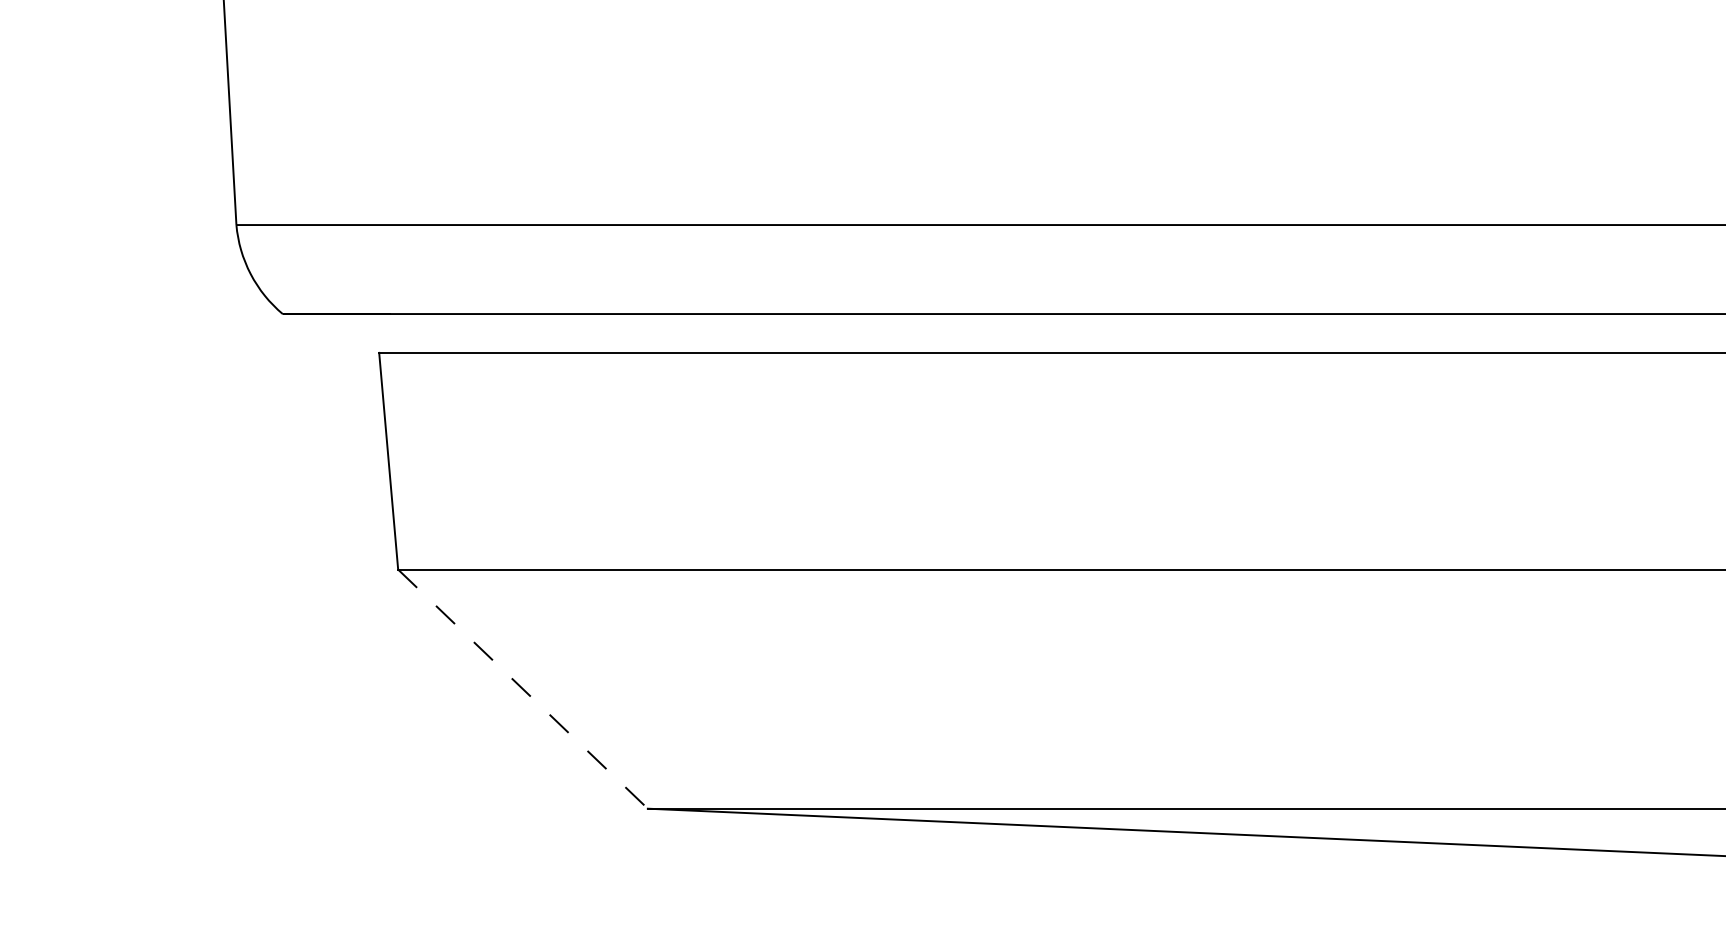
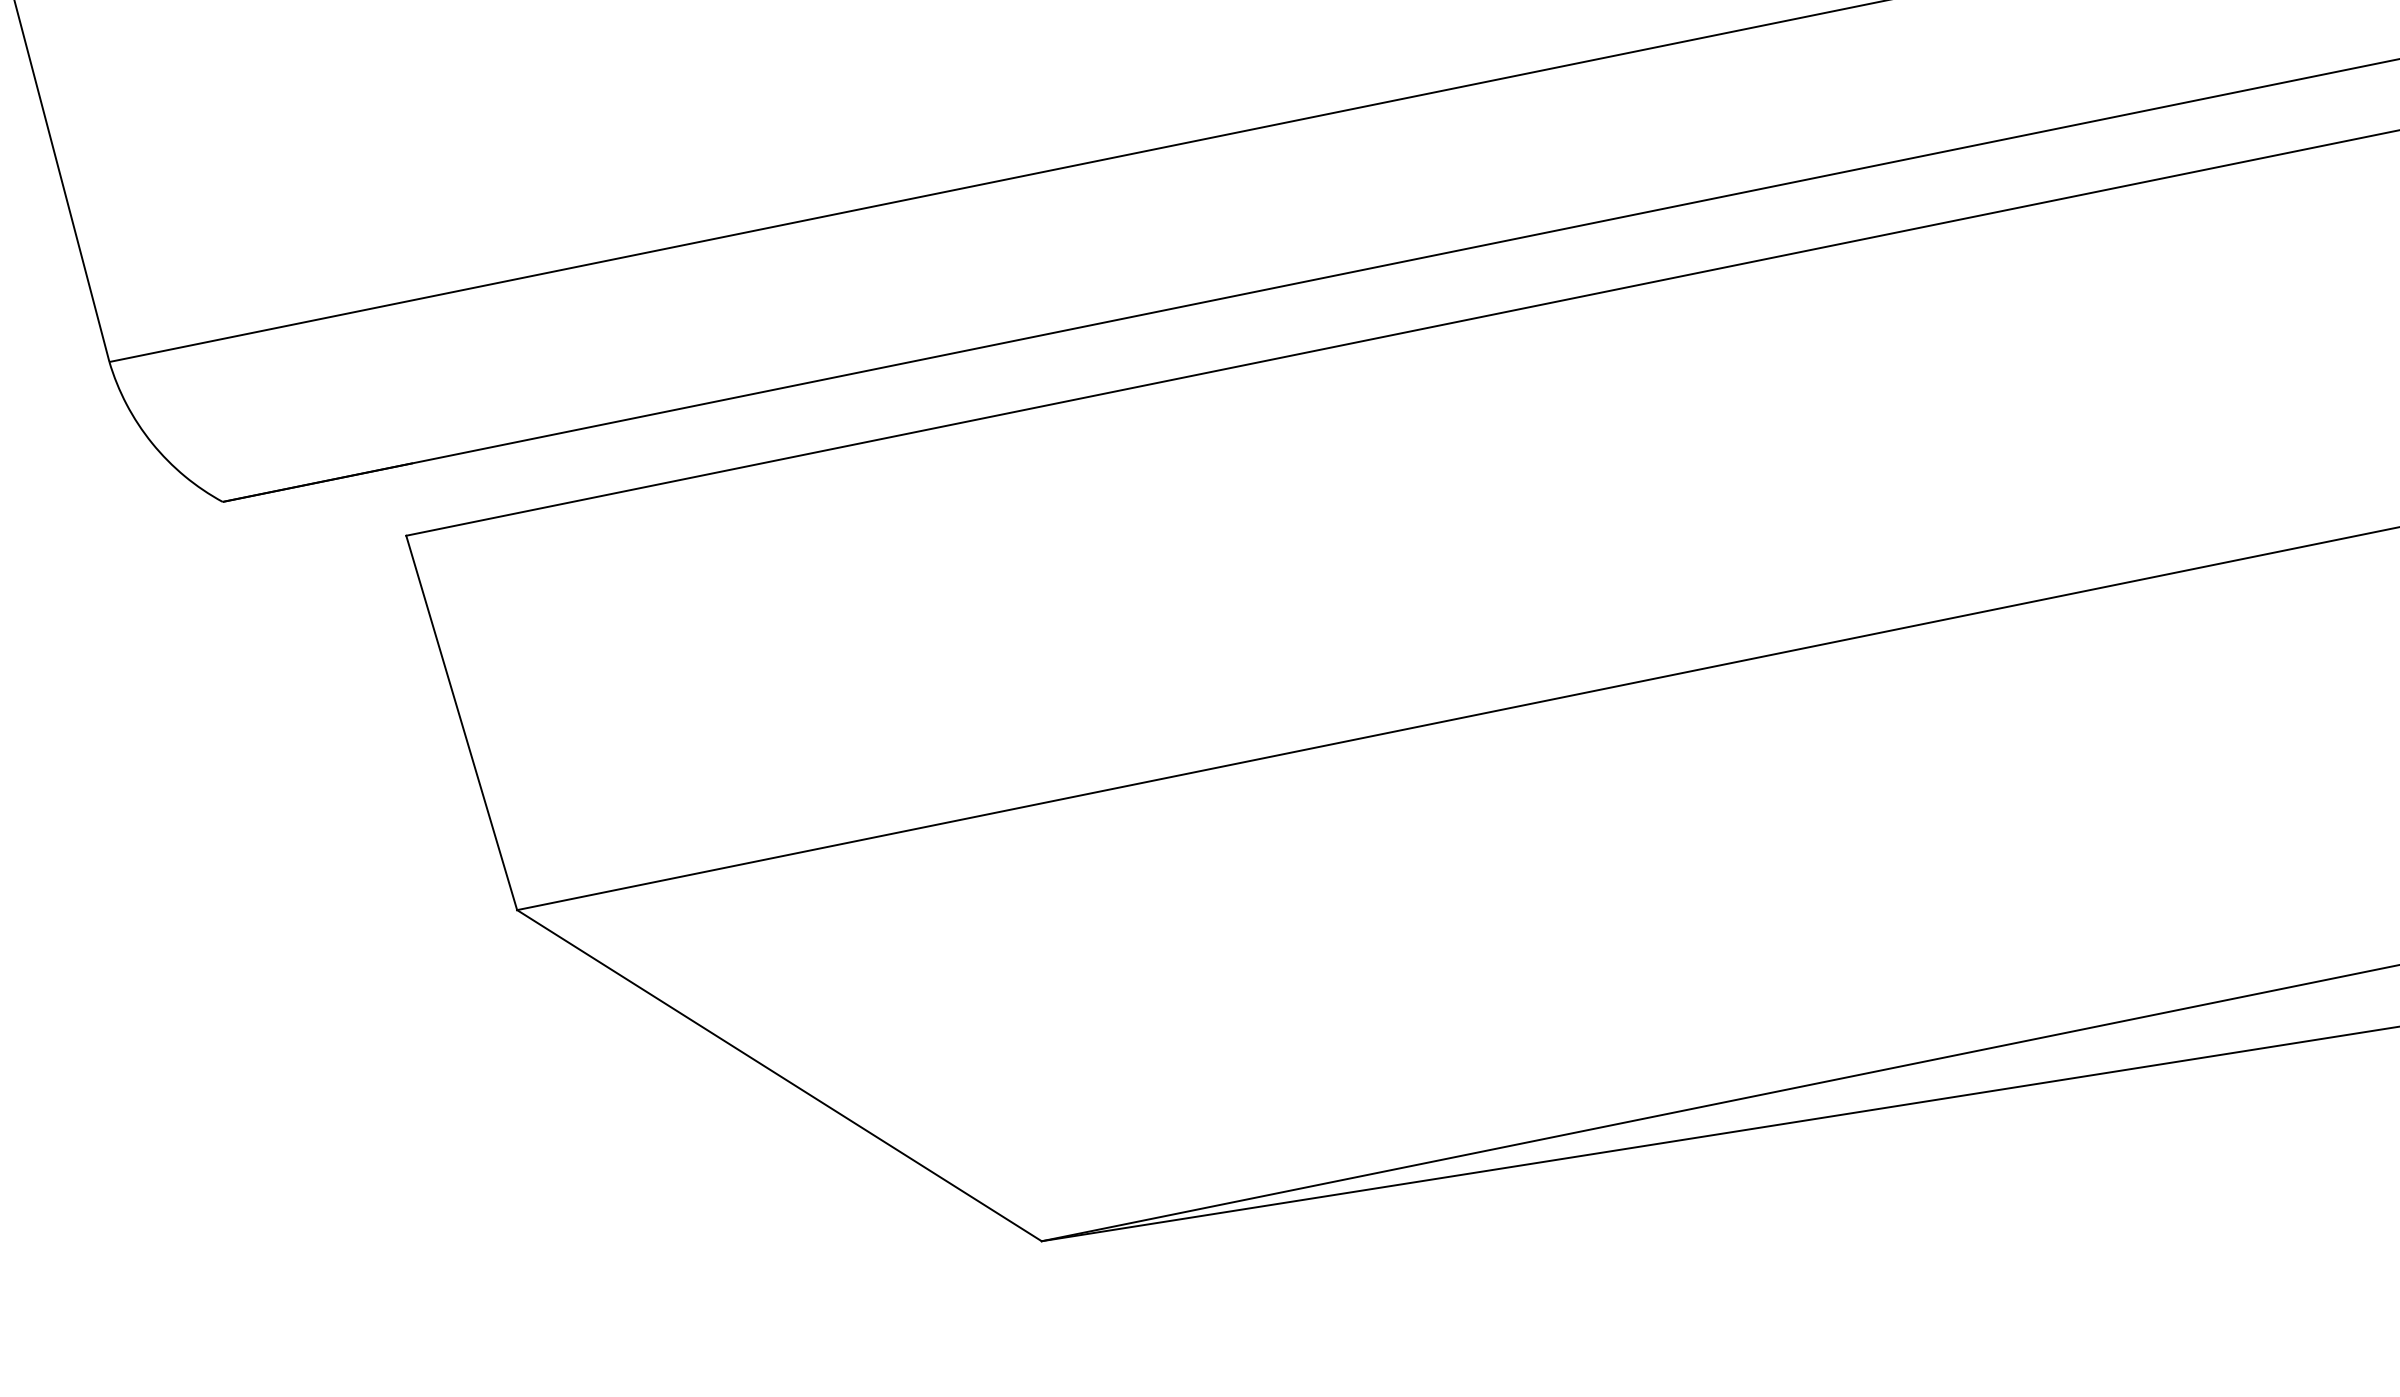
line: (523, 689) -> (780, 1076), dashed -> solid

